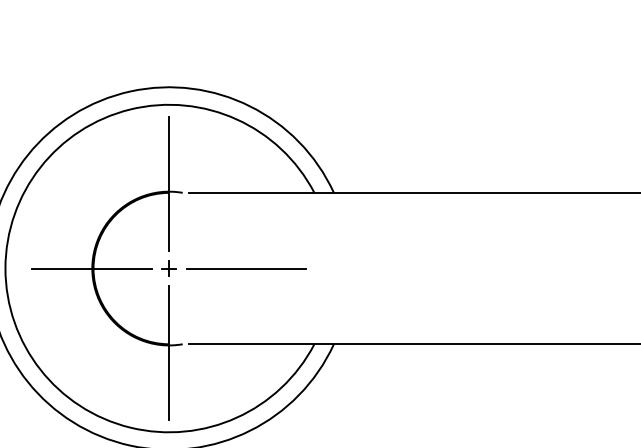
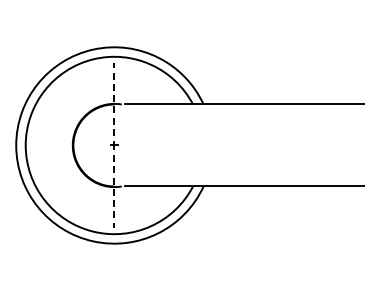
line: (169, 183) -> (114, 99), solid -> dashed
line: (91, 268) -> (72, 145), removed
line: (245, 268) -> (155, 145), removed
line: (169, 353) -> (114, 191), solid -> dashed

